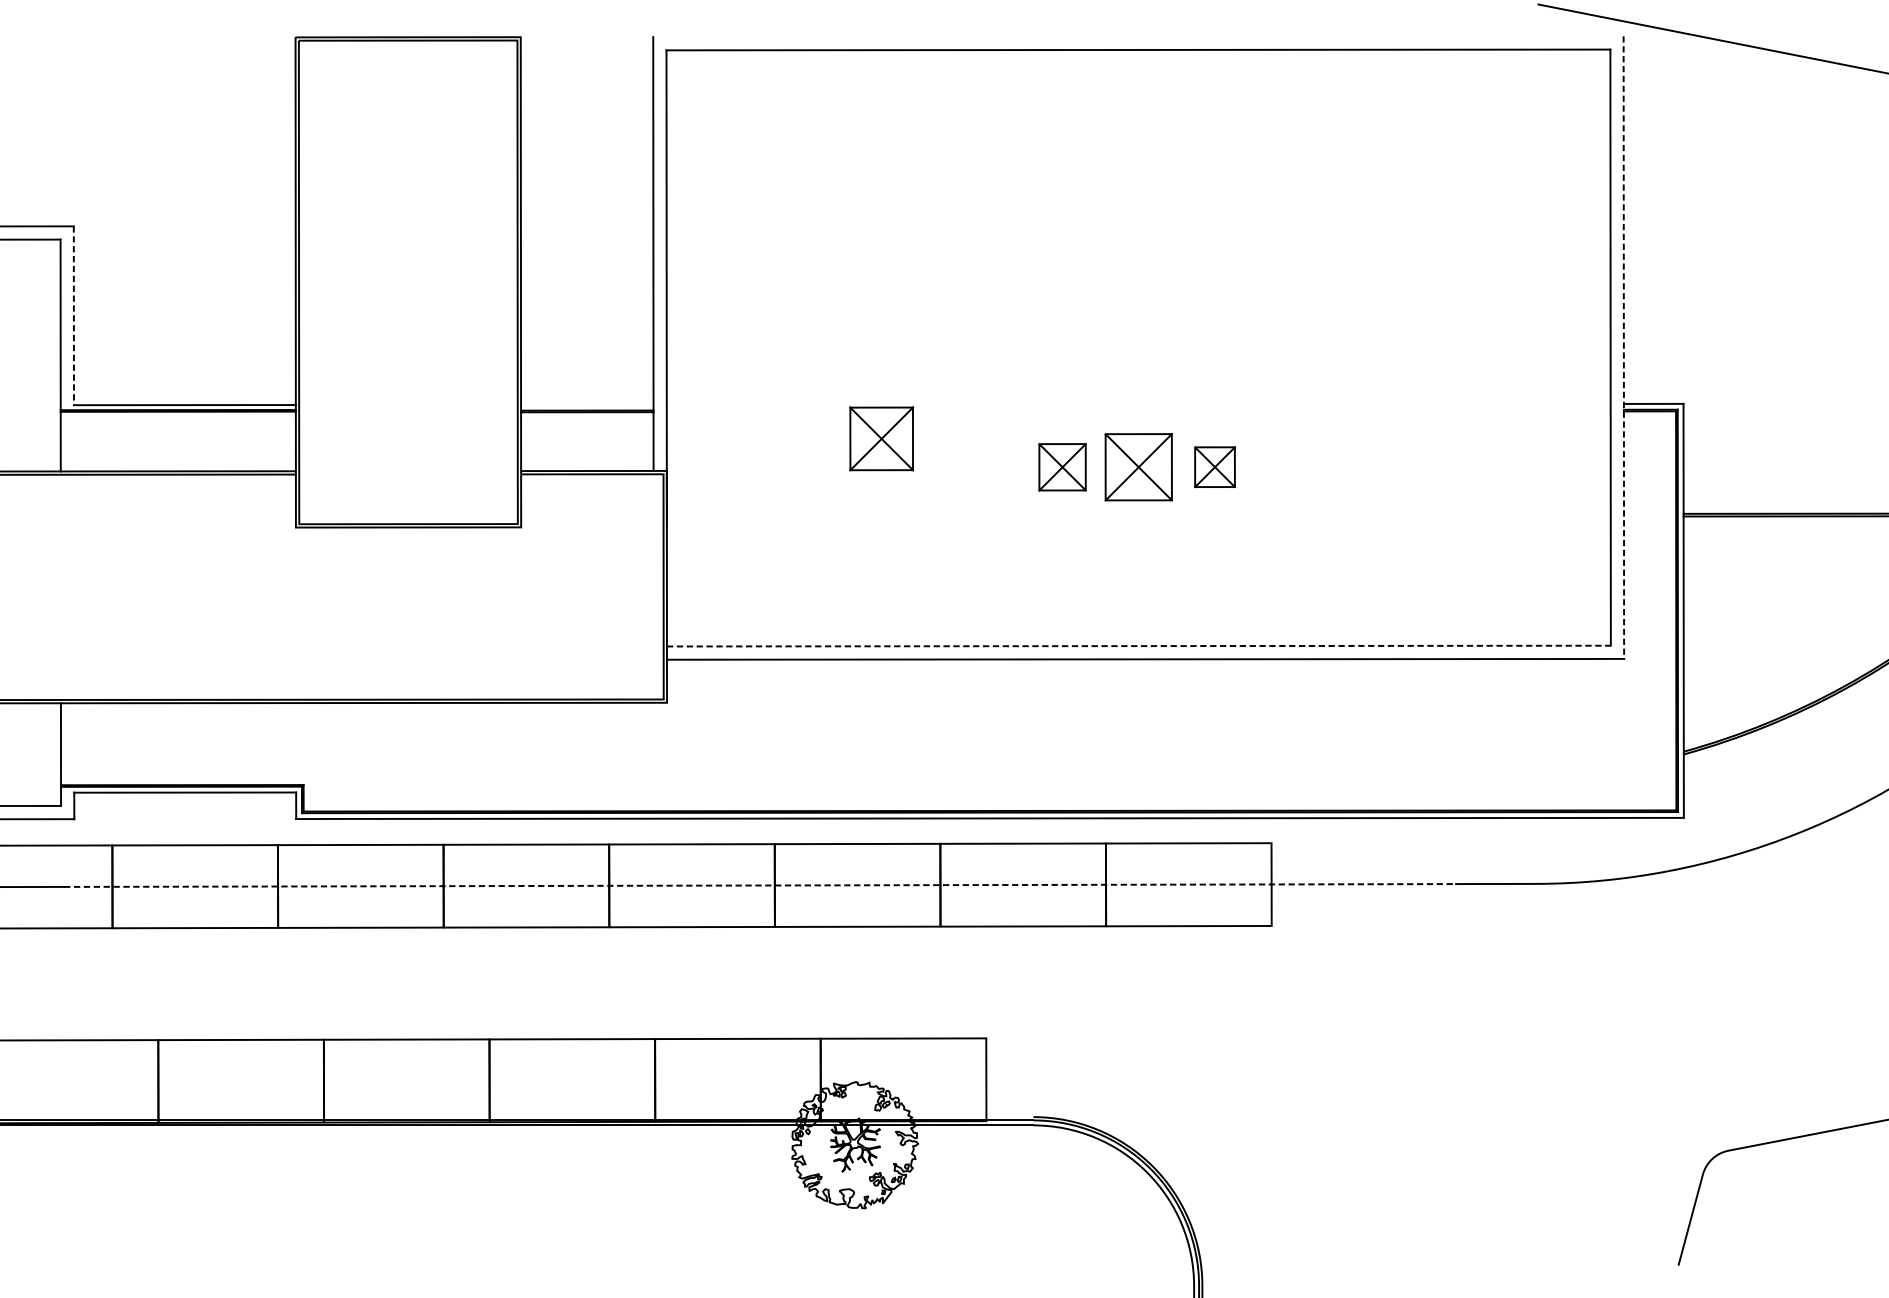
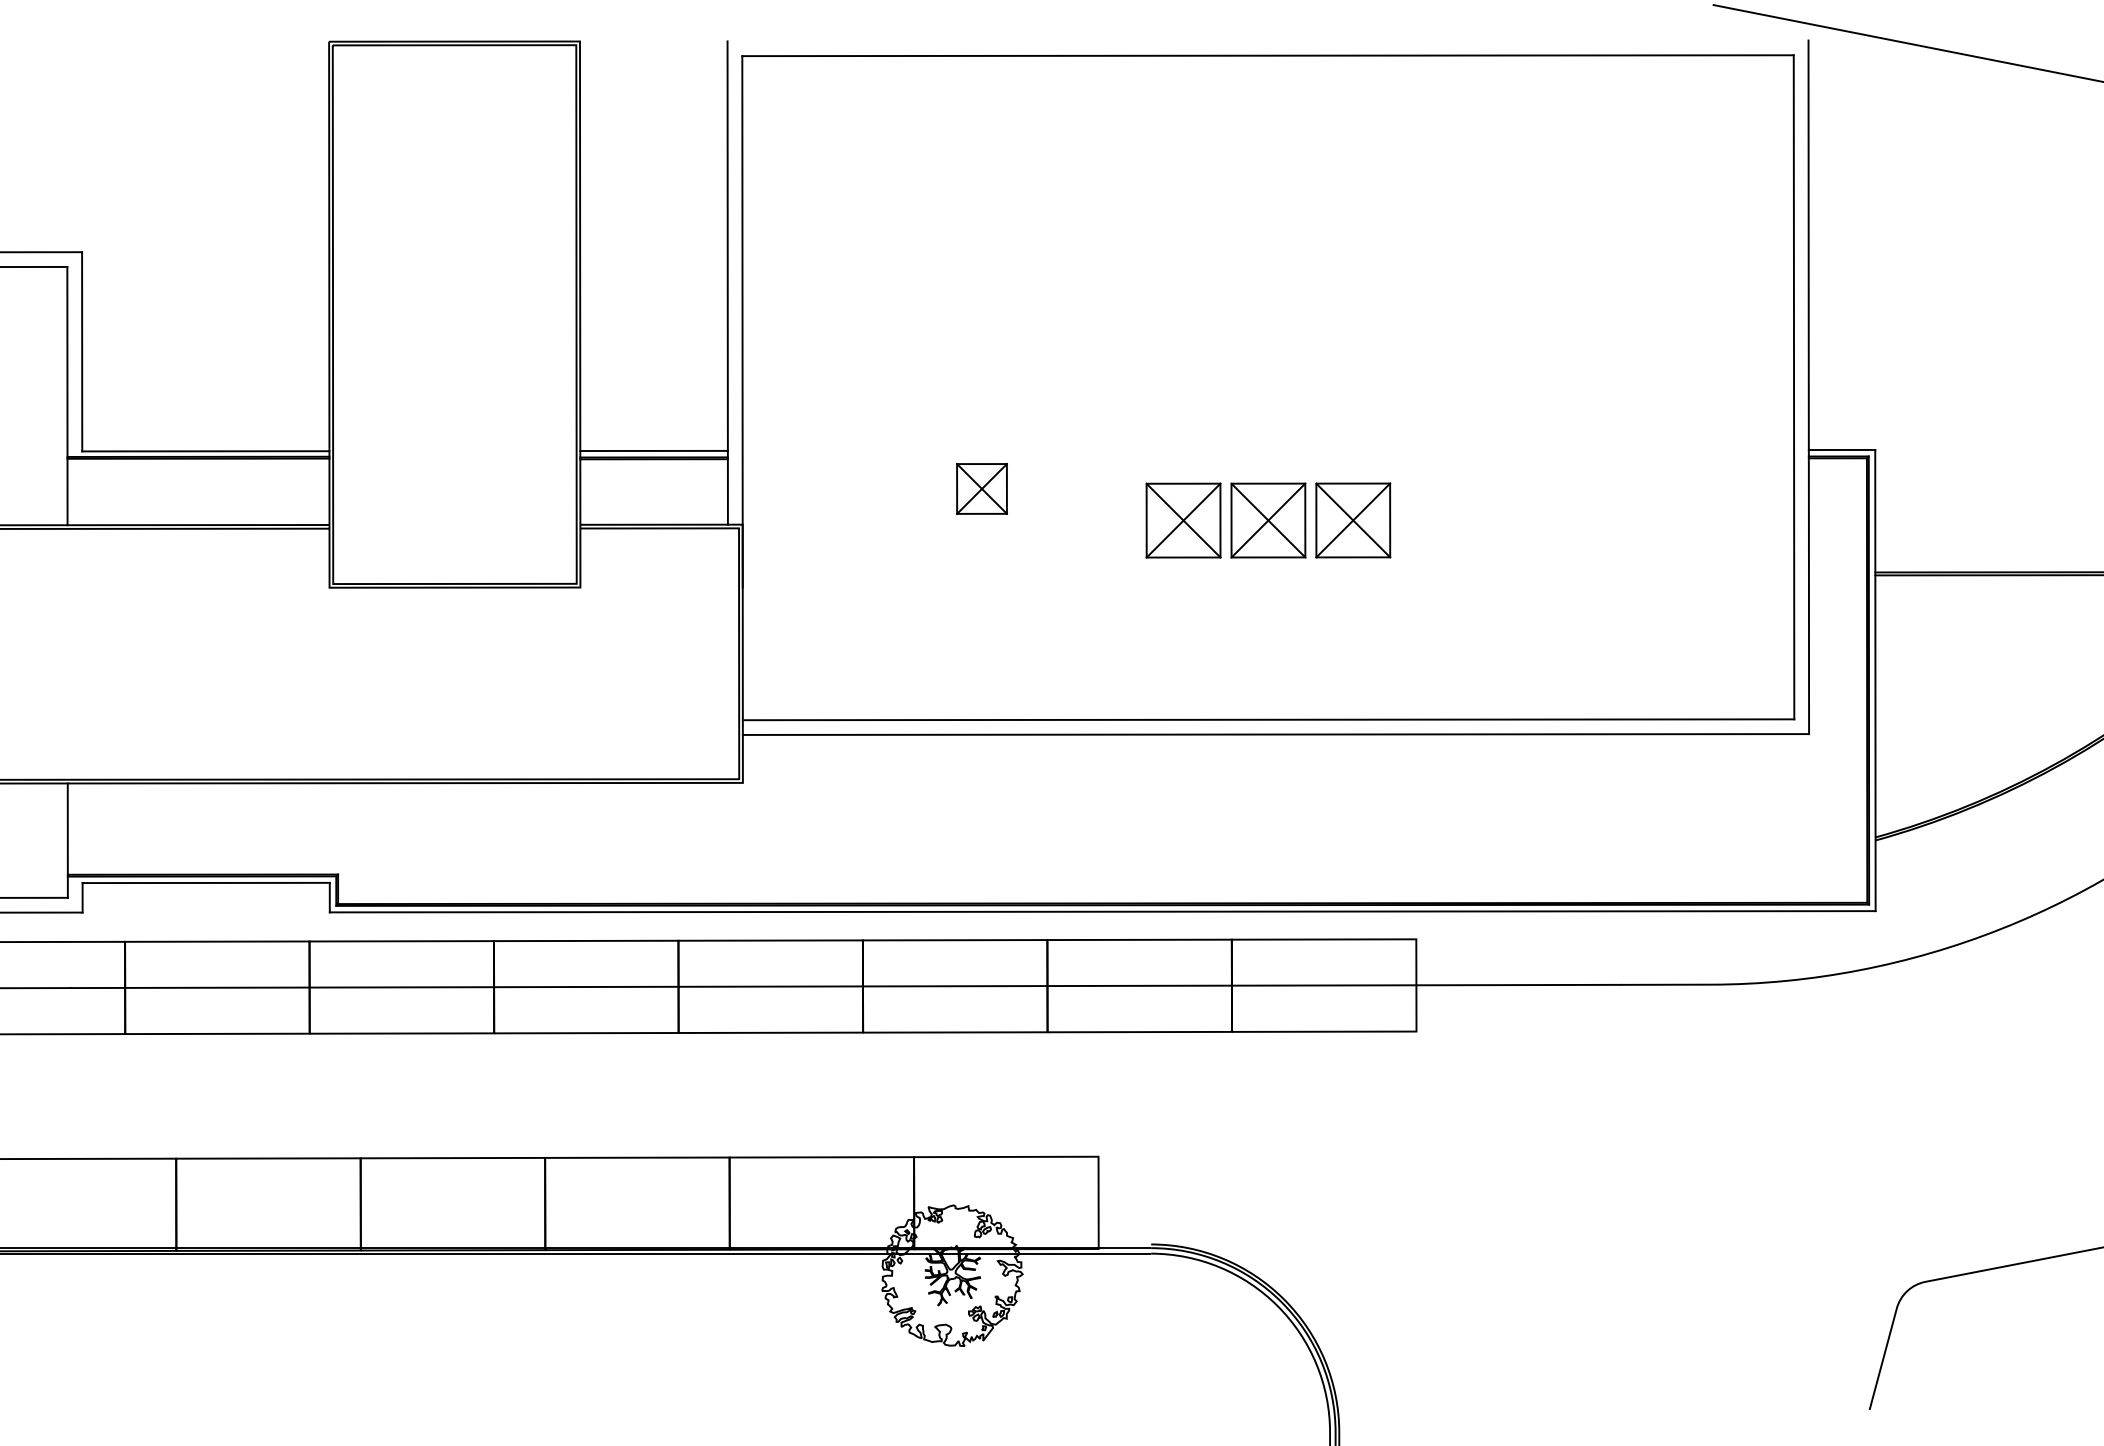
line: (74, 315) -> (82, 351), dashed -> solid
line: (1623, 347) -> (1808, 387), dashed -> solid
line: (586, 404) -> (653, 450), added
part: (881, 438) -> (981, 488), size x0.71
part: (1062, 467) -> (1183, 520), size x1.43
part: (1215, 467) -> (1353, 520), size x1.67
line: (1138, 645) -> (1268, 719), dashed -> solid
line: (760, 885) -> (846, 986), dashed -> solid

